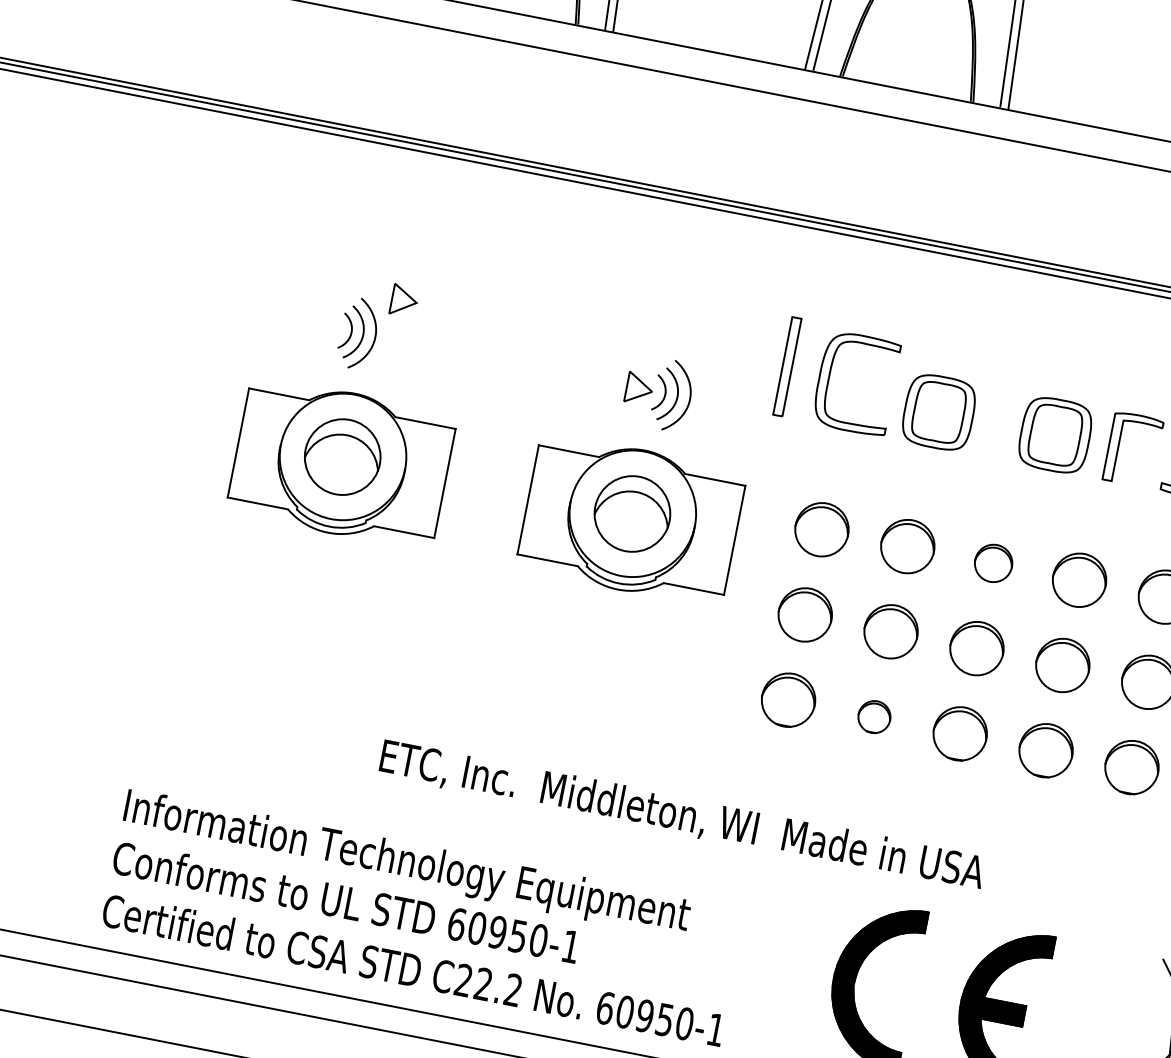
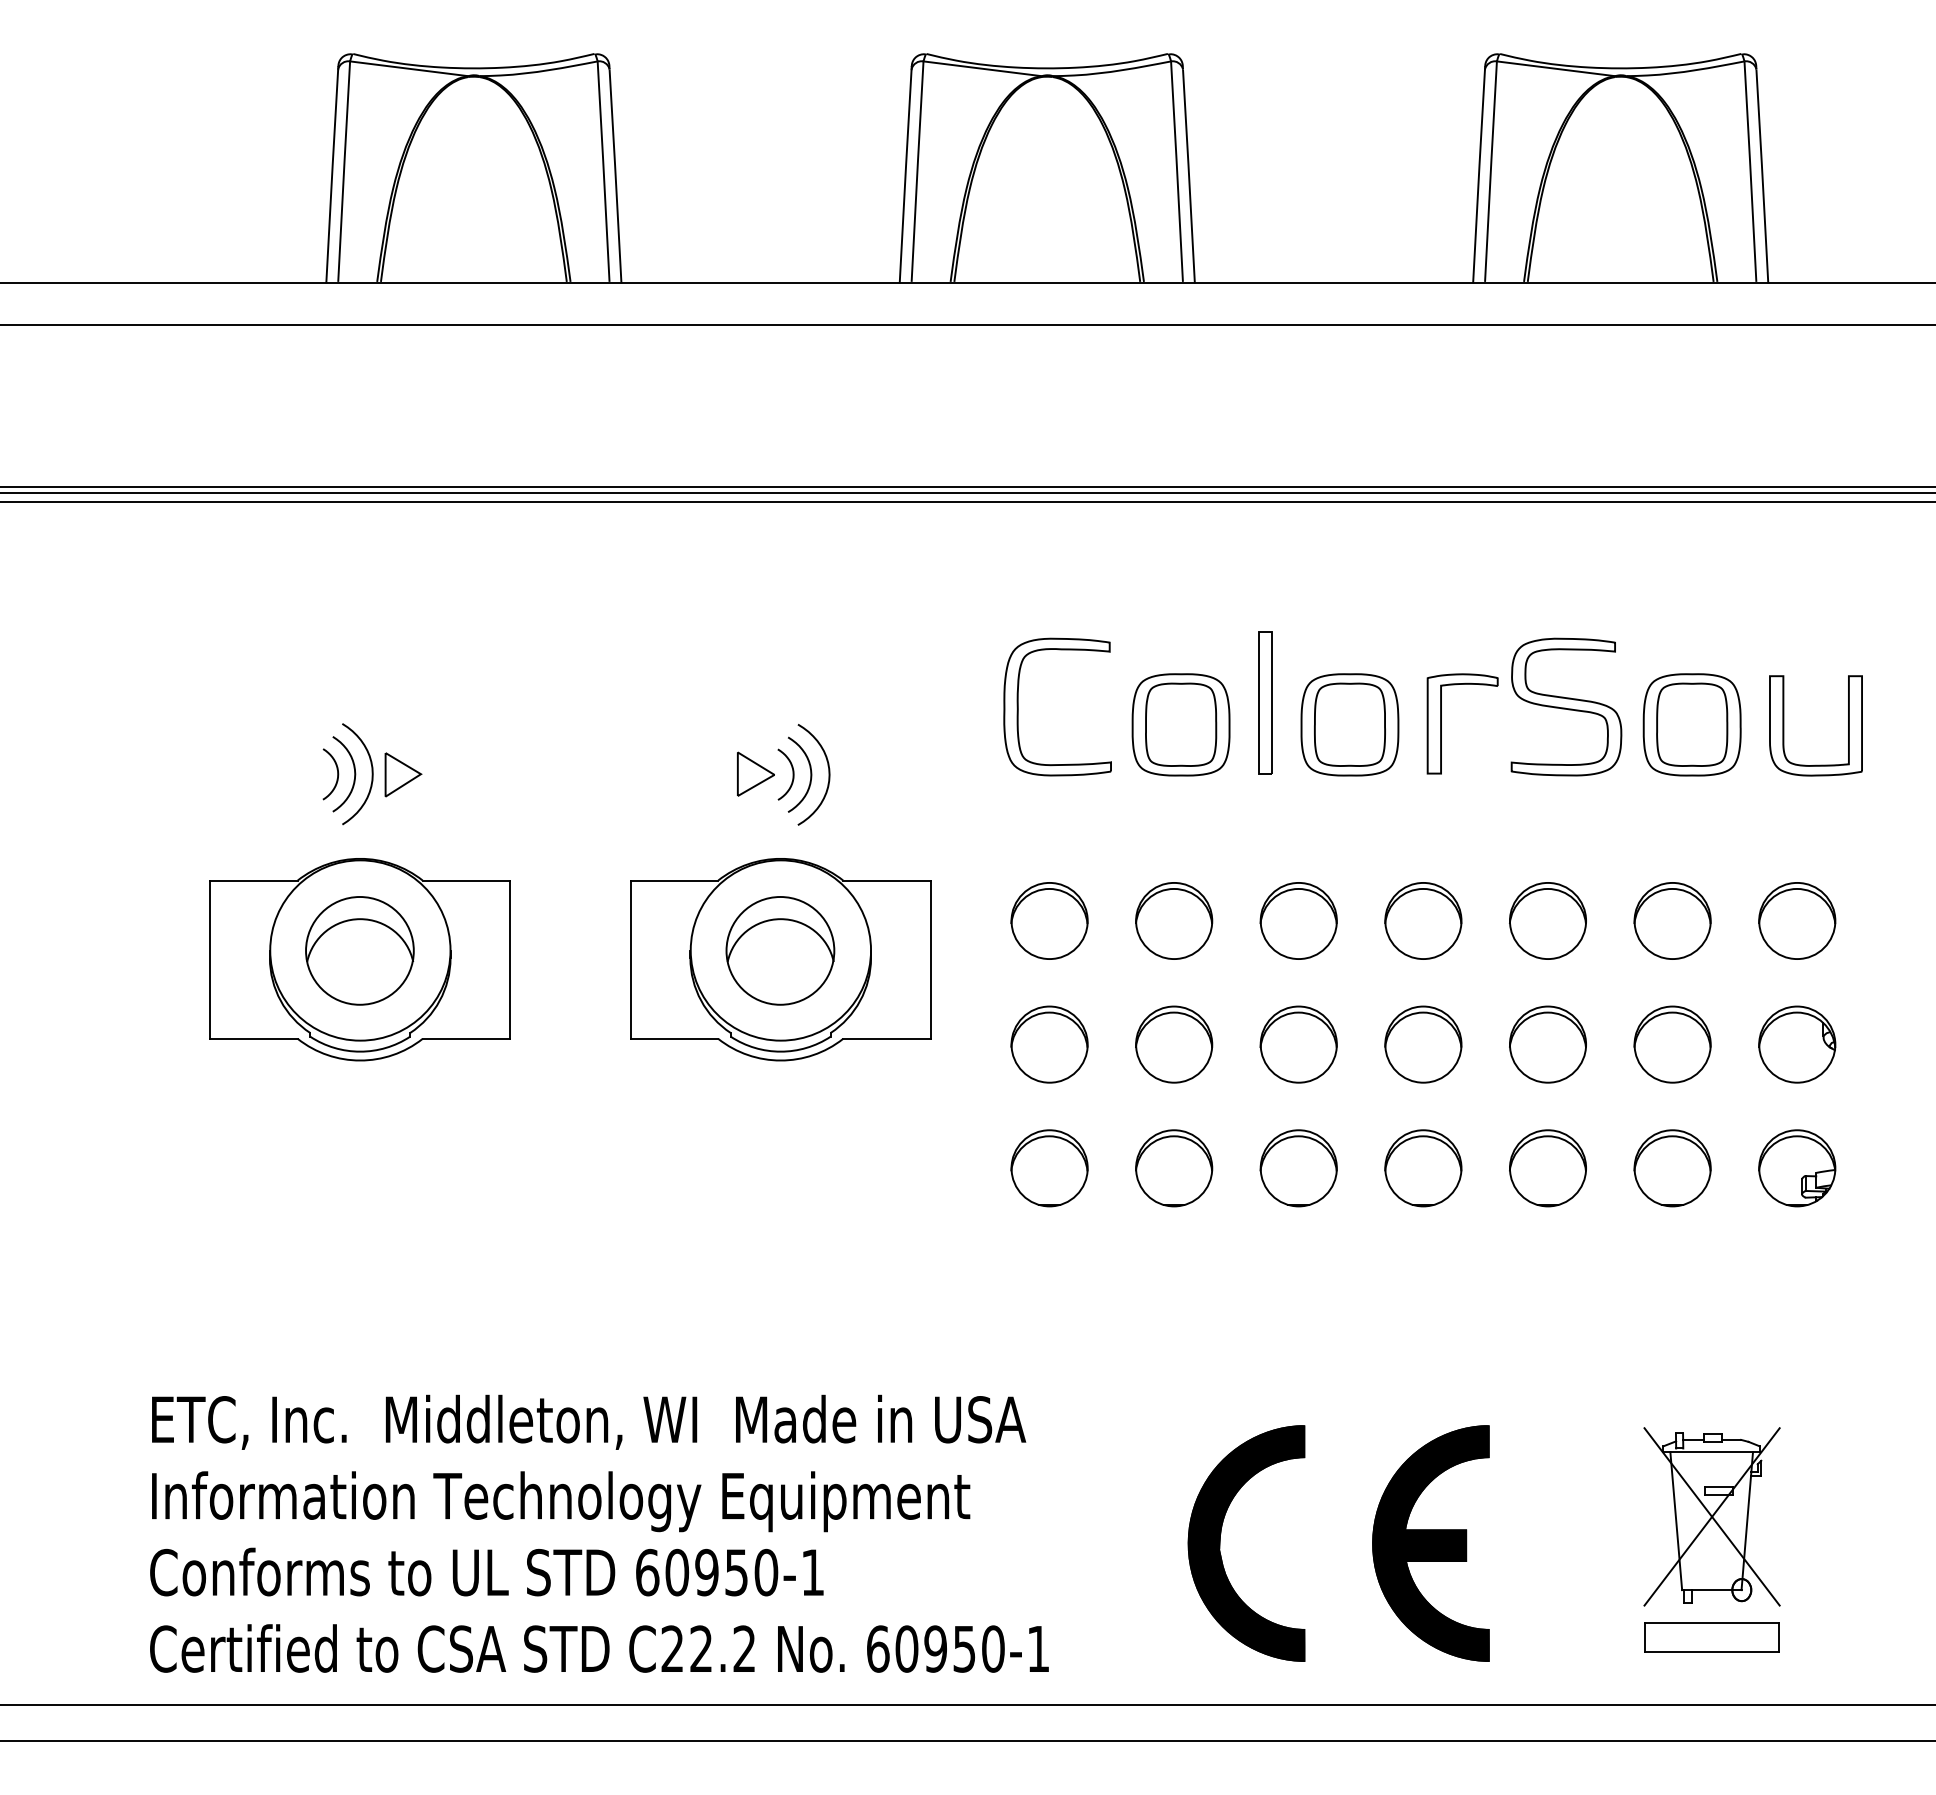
part: (404, 300) -> (403, 774), moved
part: (787, 366) -> (1265, 702), moved
part: (993, 563) -> (1298, 920), size x1.43
part: (874, 717) -> (1174, 1168), size x1.67
text: (682, 815) -> (589, 1421), moved

